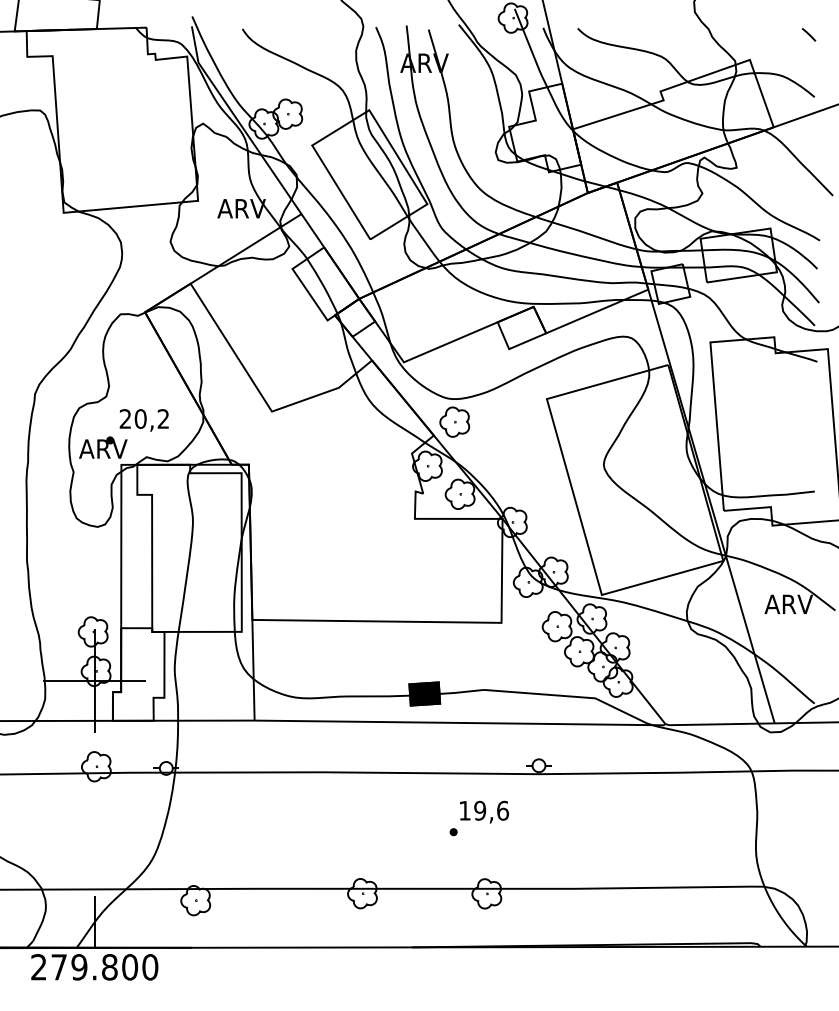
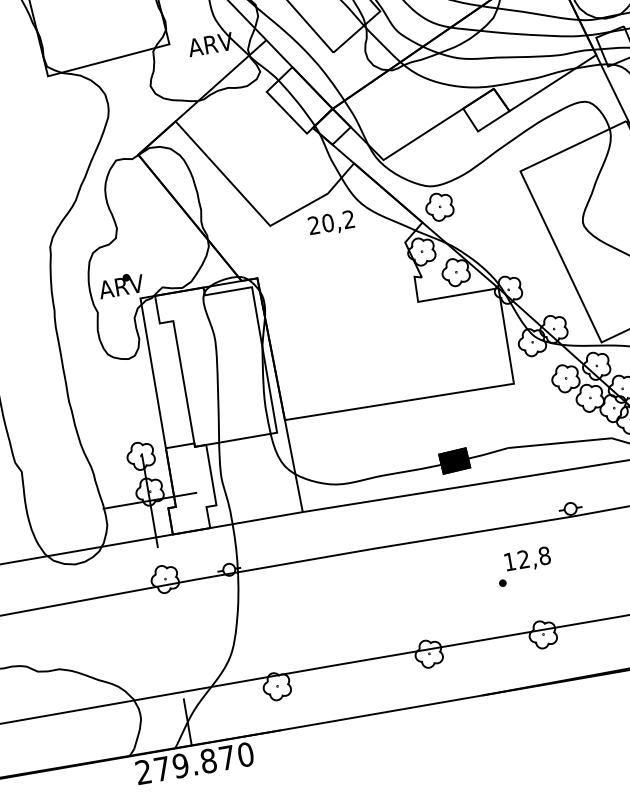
text: (143, 420) -> (330, 224), moved
text: (491, 810) -> (534, 557), 19,6 -> 12,8
text: (130, 967) -> (227, 758), 279.800 -> 279.870

